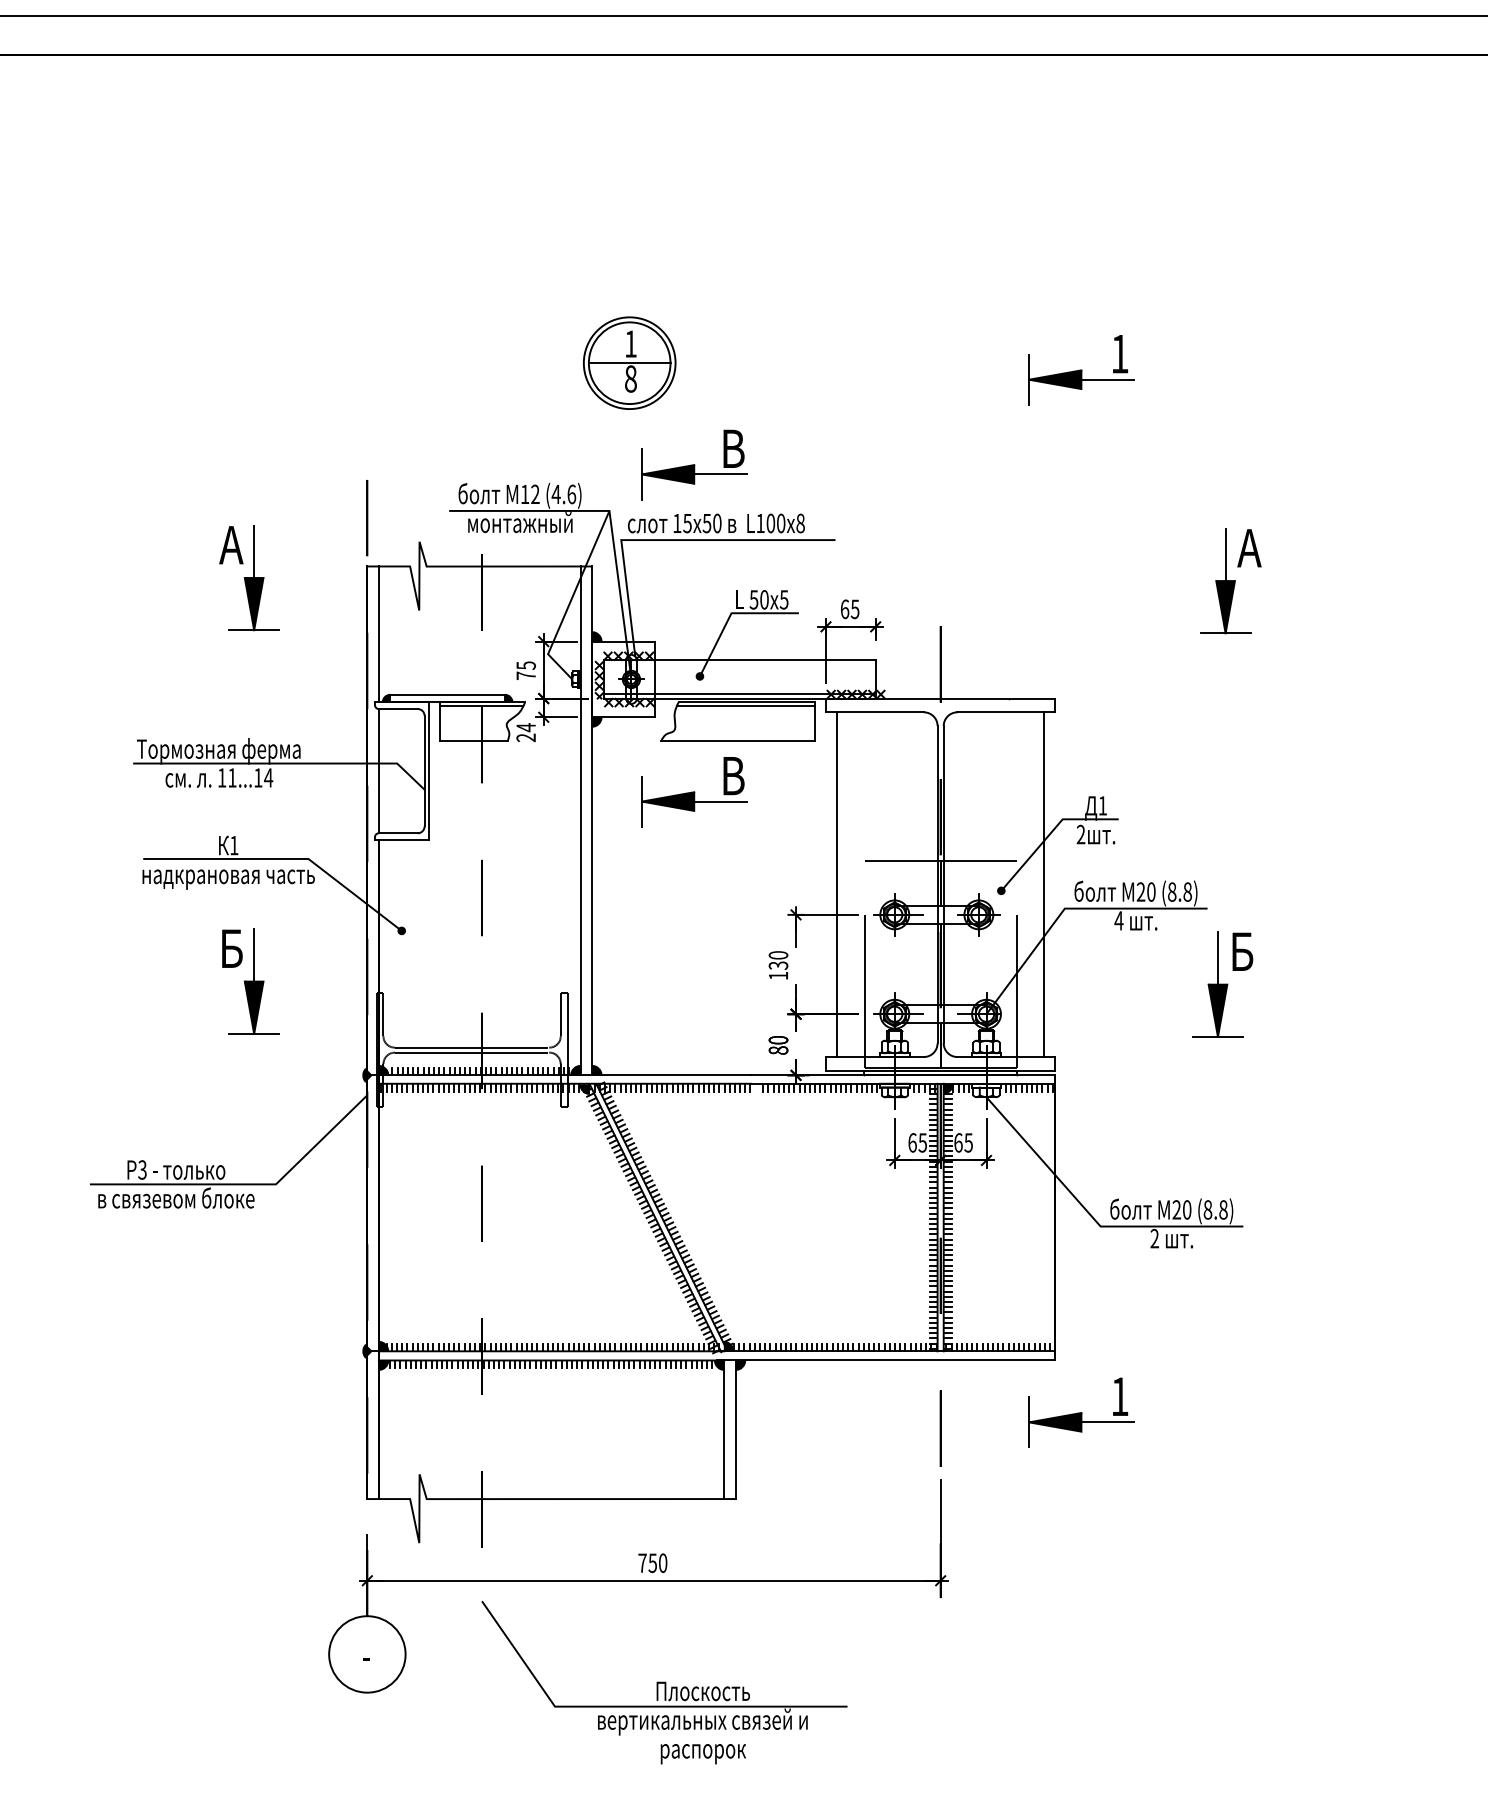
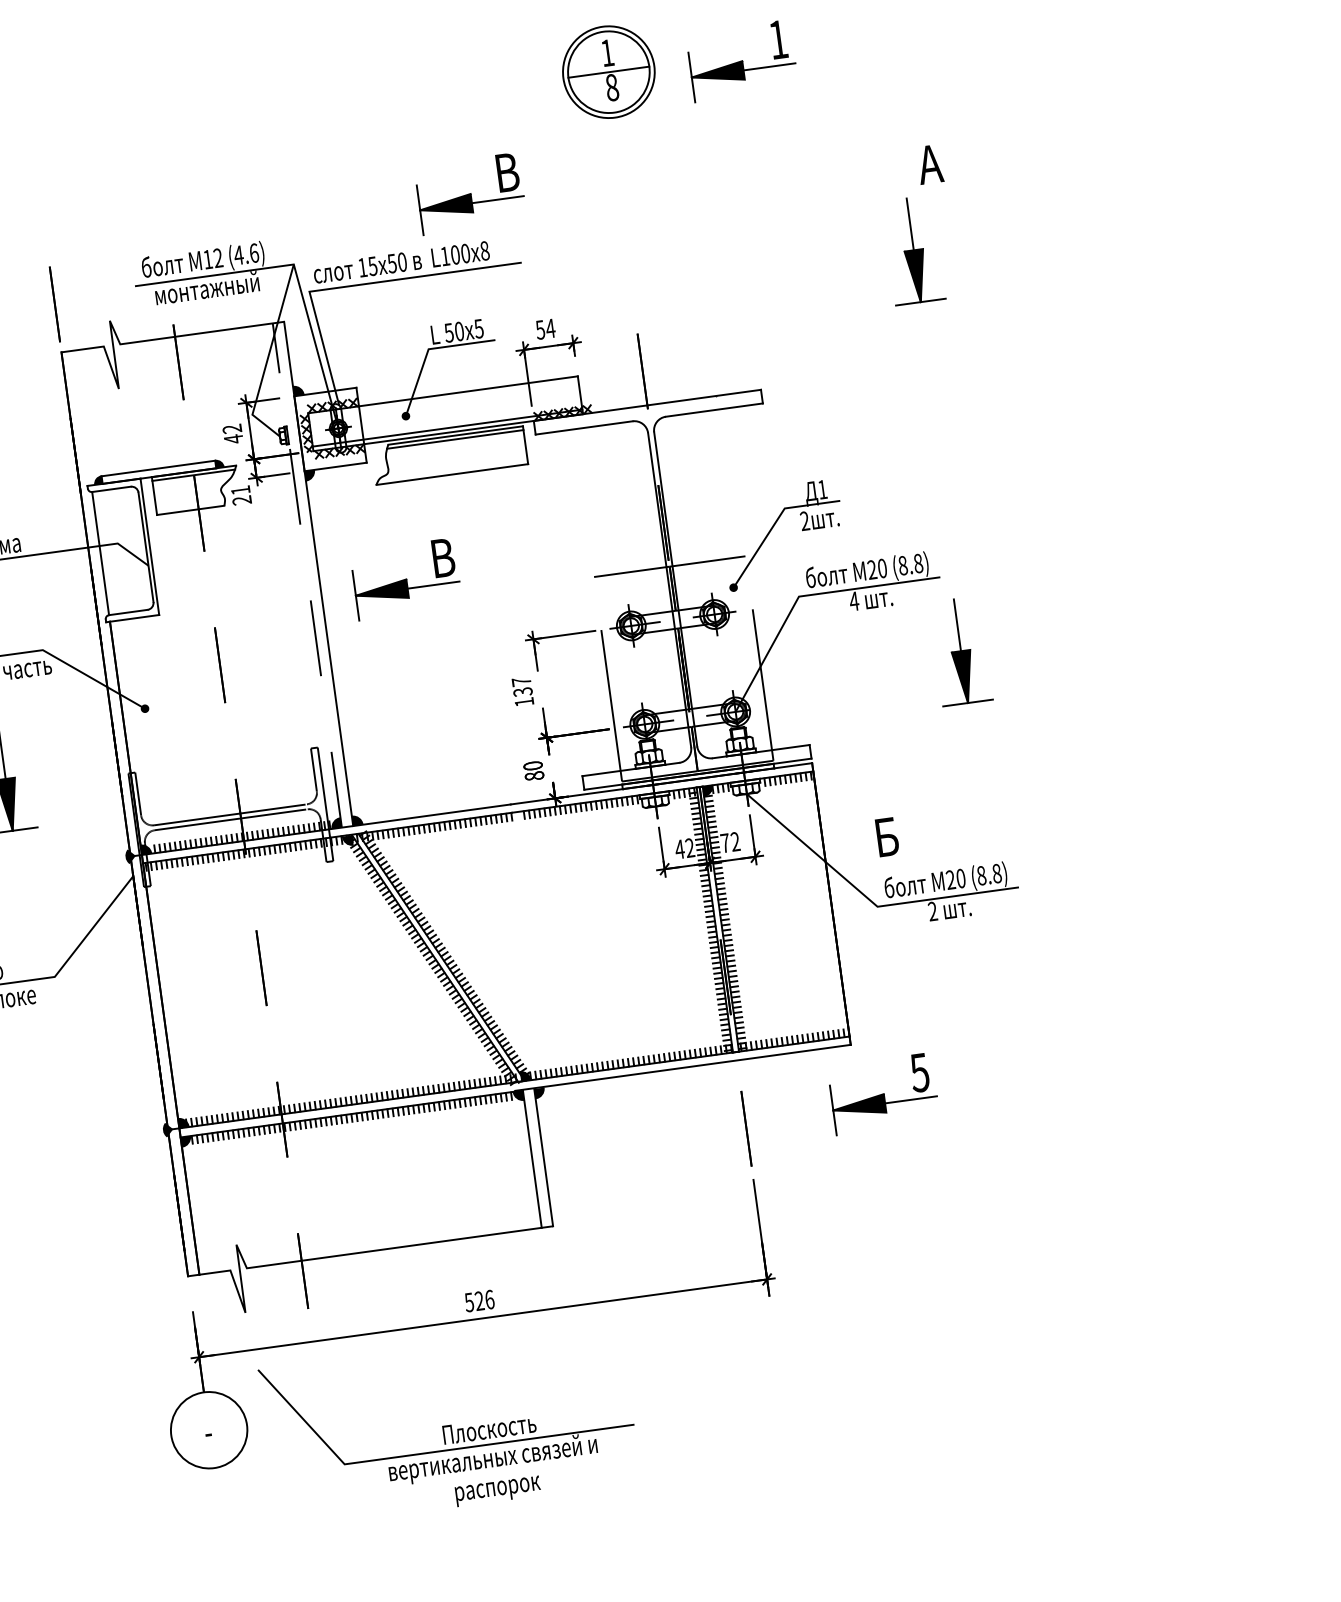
part: (629, 362) -> (608, 71), moved
part: (694, 464) -> (470, 193), moved
text: (1249, 548) -> (930, 164), moved
text: (849, 609) -> (545, 329), 65 -> 54
line: (378, 634) -> (81, 418), removed
text: (525, 670) -> (232, 433), 75 -> 42
text: (525, 727) -> (240, 490), 24 -> 21
part: (694, 792) -> (406, 579), moved
line: (580, 820) -> (307, 575), solid -> dashed
line: (837, 884) -> (570, 603), removed
line: (1043, 884) -> (774, 575), removed
text: (1242, 951) -> (887, 836), moved
text: (778, 955) -> (521, 681), 130 -> 137
text: (917, 1142) -> (684, 848), 65 -> 42
text: (963, 1142) -> (730, 842), 65 -> 72
text: (1119, 1396) -> (919, 1072), 1 -> 5
text: (652, 1563) -> (479, 1301), 750 -> 526
part: (664, 1682) -> (449, 1425), moved

